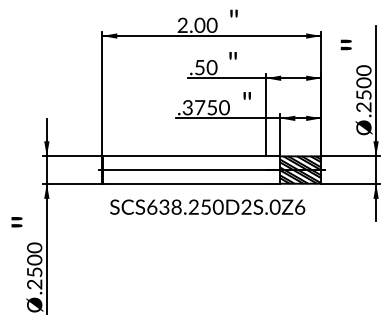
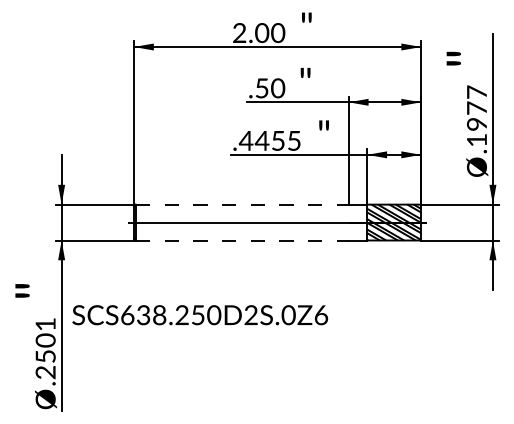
text: (363, 88) -> (476, 115), .2500 -> .1977
text: (205, 107) -> (269, 140), .3750 -> .4455
line: (184, 156) -> (242, 204), solid -> dashed
line: (184, 183) -> (242, 240), solid -> dashed
text: (207, 207) -> (200, 315), moved
text: (34, 247) -> (45, 324), .2500 -> .2501

